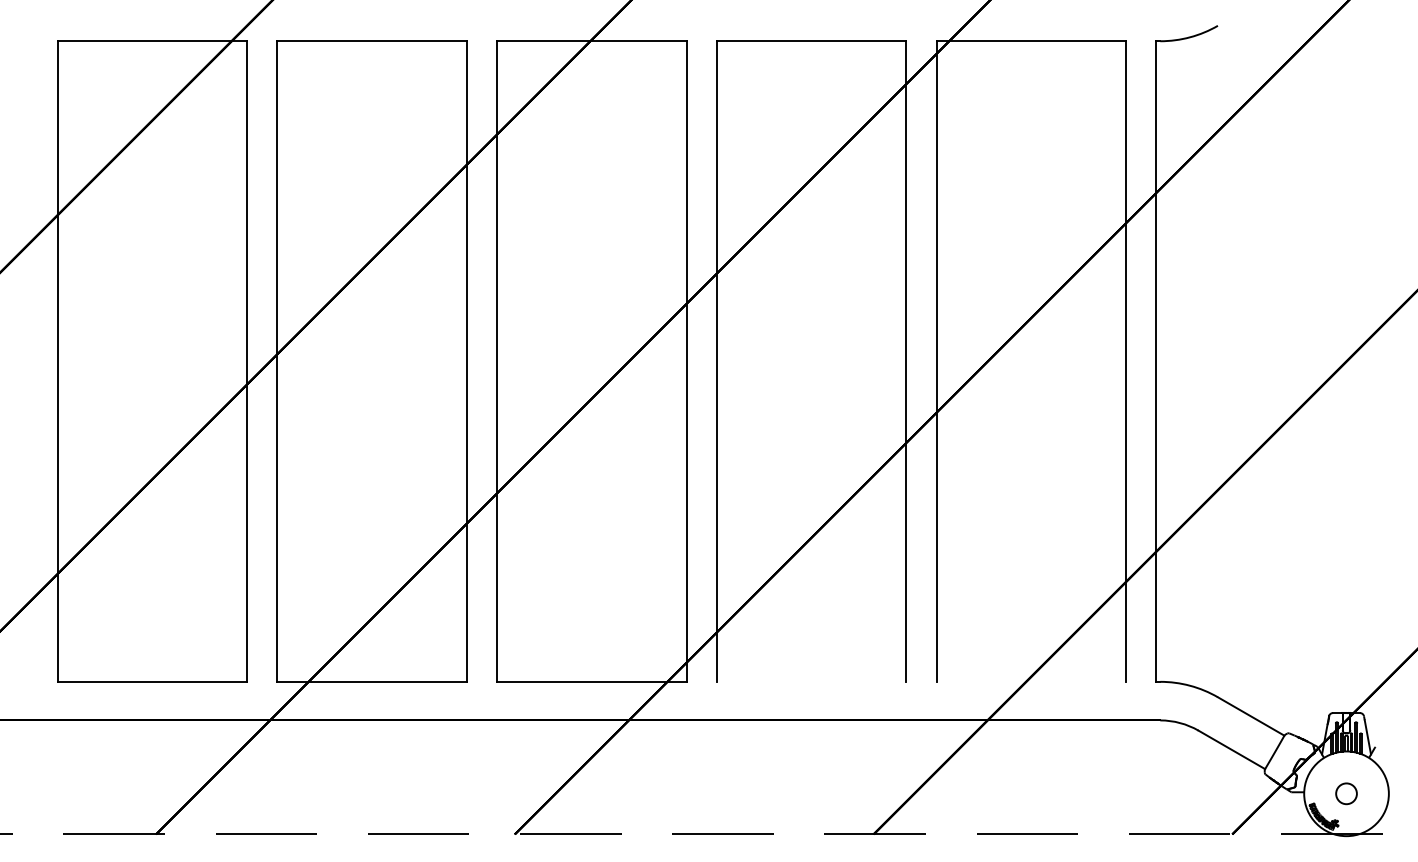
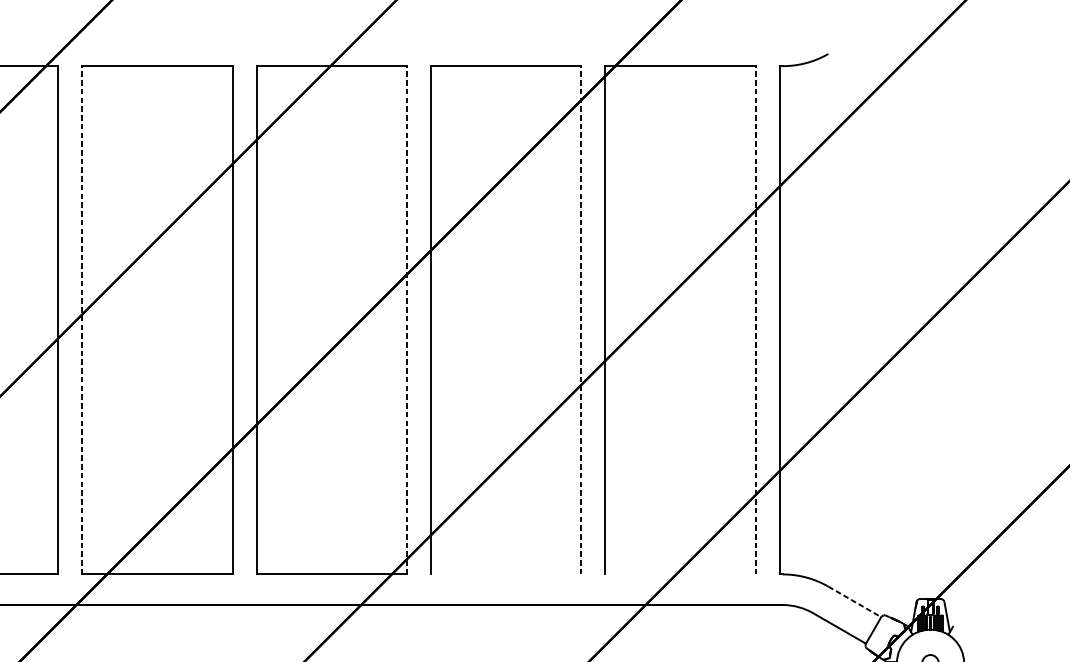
line: (277, 361) -> (82, 320), solid -> dashed
line: (686, 361) -> (406, 320), solid -> dashed
line: (906, 361) -> (581, 320), solid -> dashed
line: (1126, 361) -> (755, 320), solid -> dashed
line: (1251, 716) -> (855, 601), solid -> dashed

